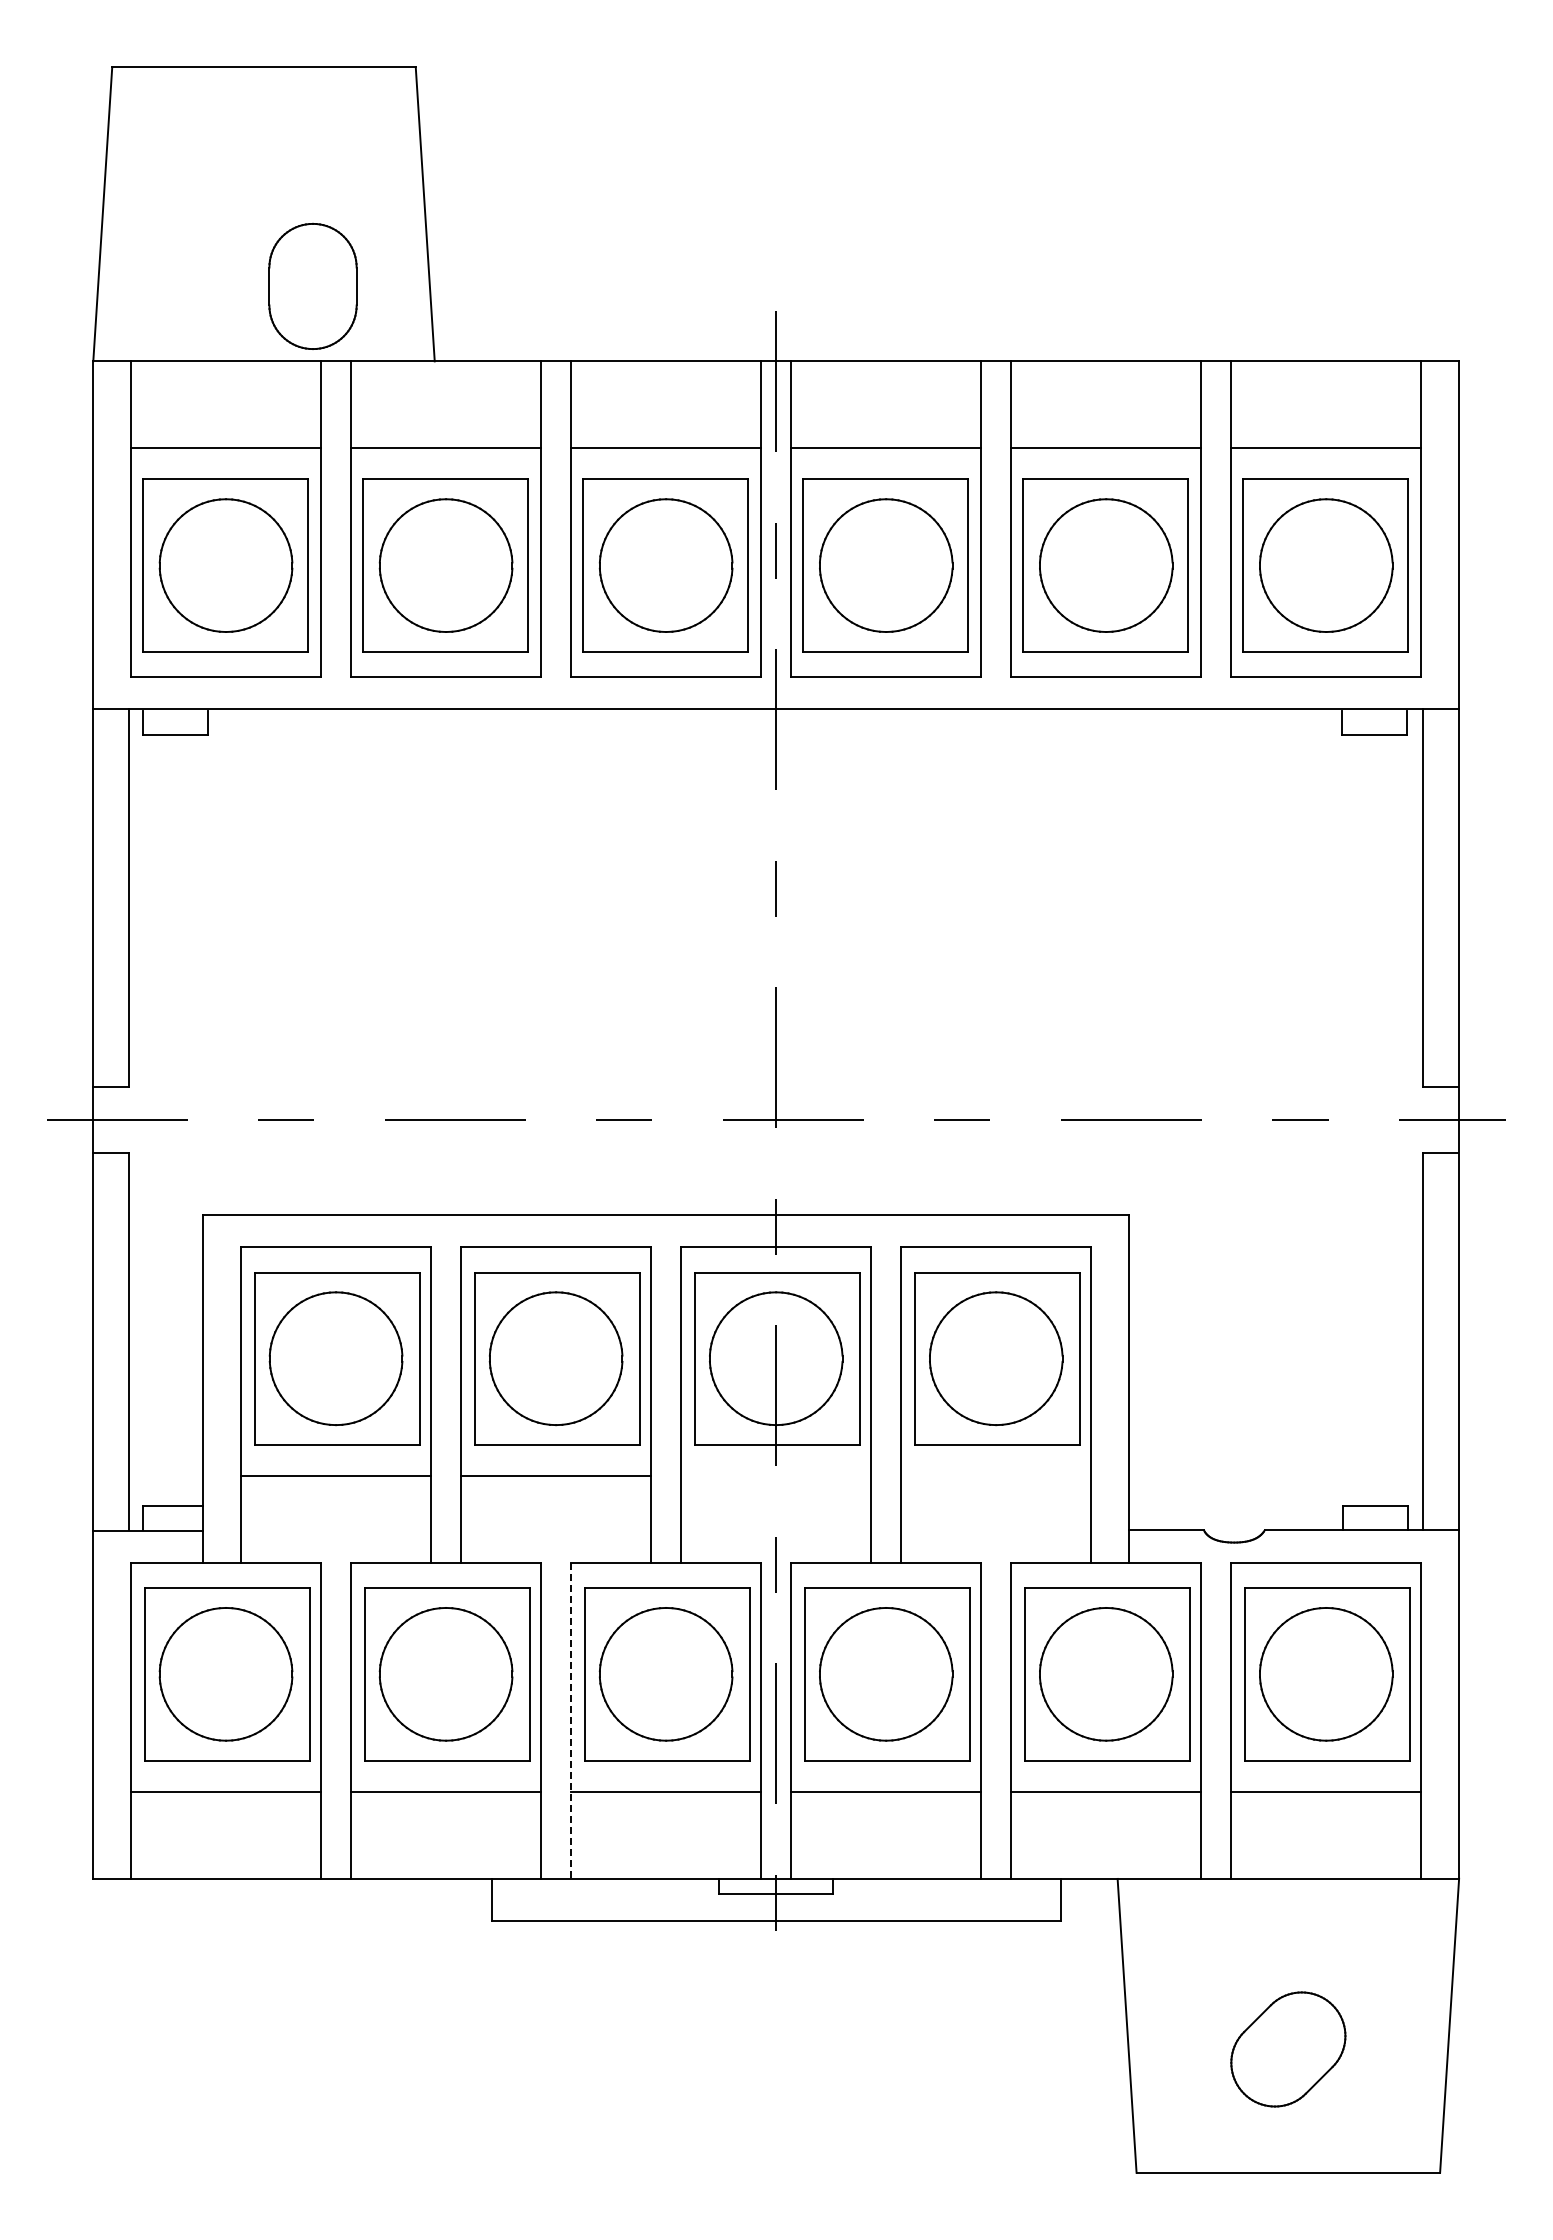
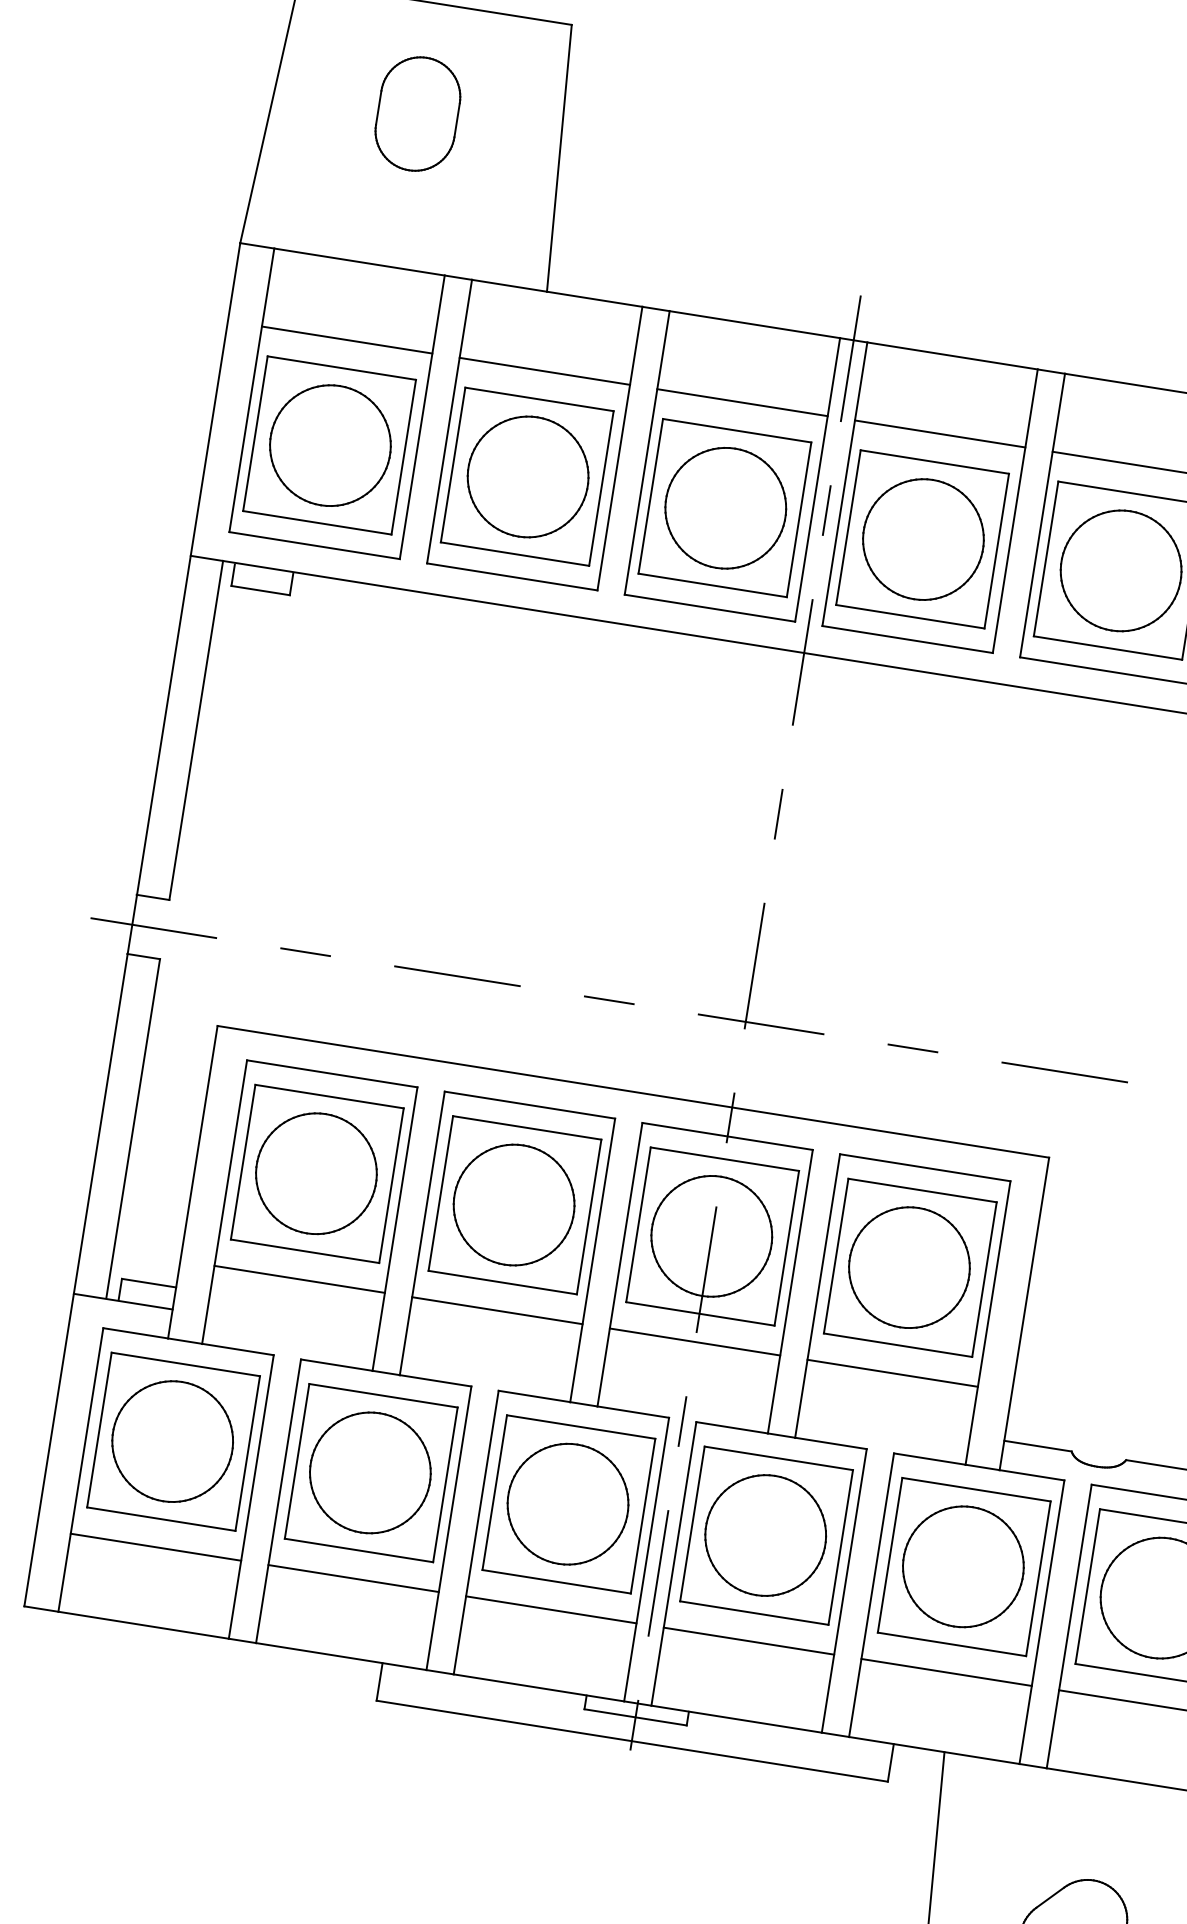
part: (312, 285) -> (417, 113), moved
line: (776, 1476) -> (695, 1342), added
line: (996, 1476) -> (892, 1373), added
line: (571, 1721) -> (476, 1533), dashed -> solid

